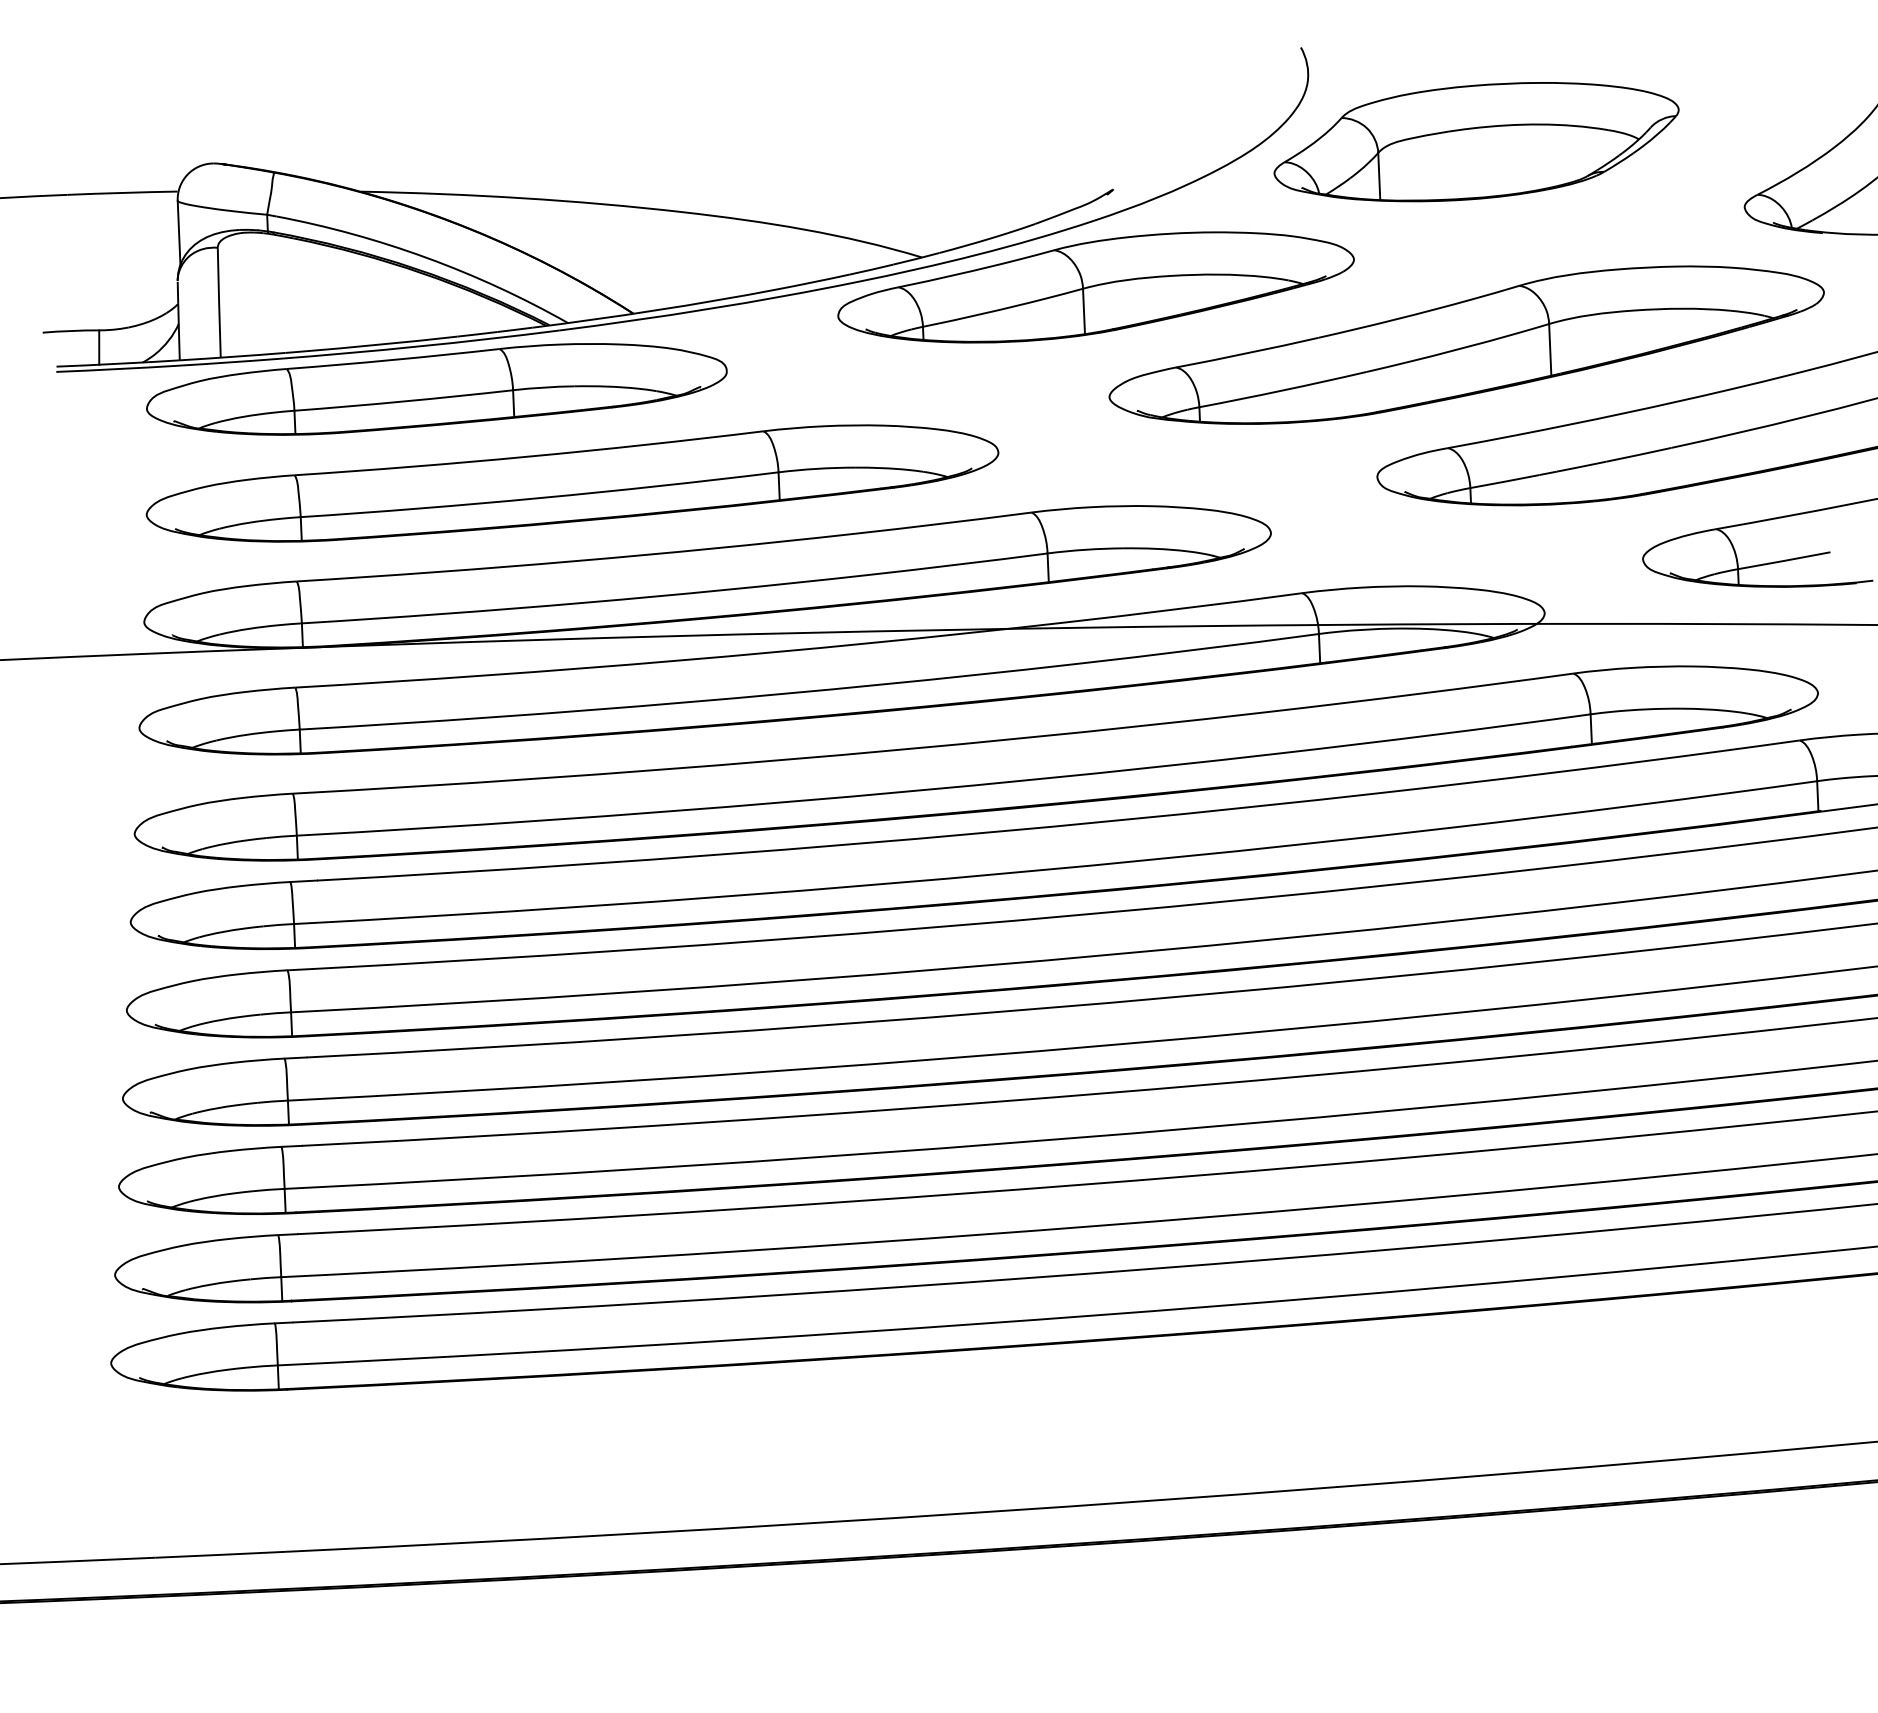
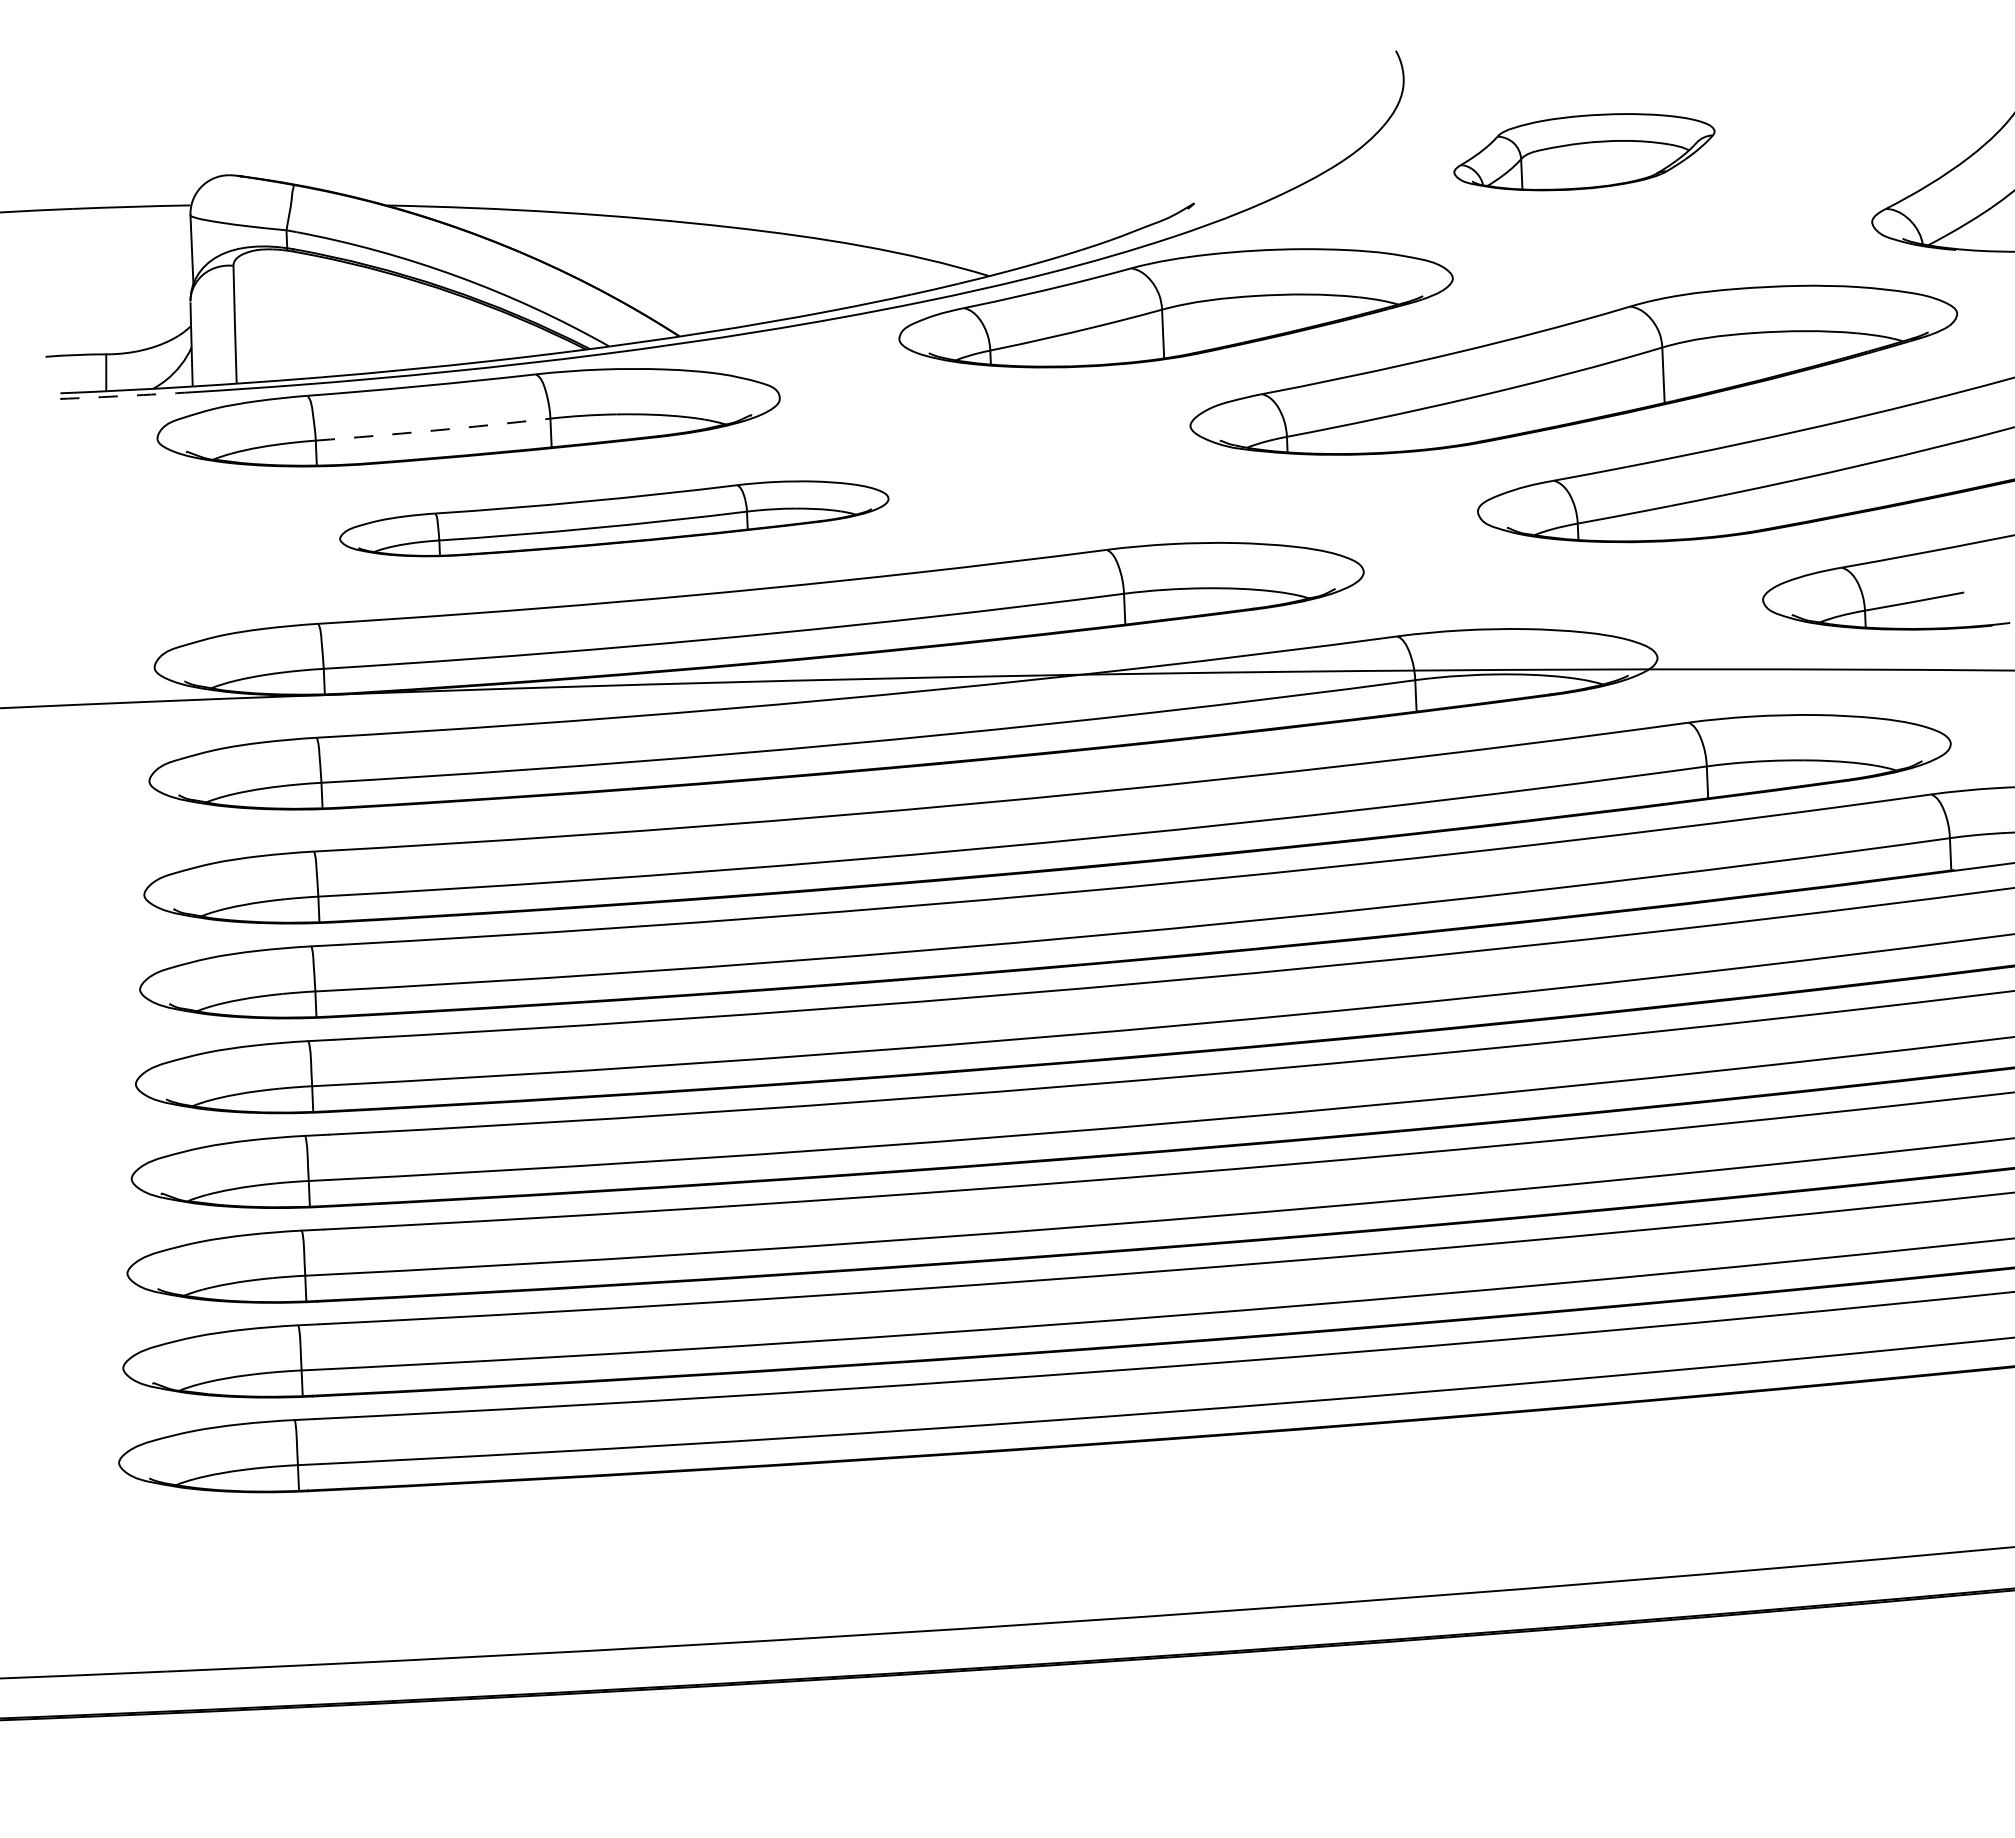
part: (1476, 141) -> (1584, 151), size x0.6
arc: (118, 368) -> (126, 395), solid -> dashed
arc: (404, 401) -> (433, 430), solid -> dashed
part: (572, 483) -> (614, 518), size x0.6

